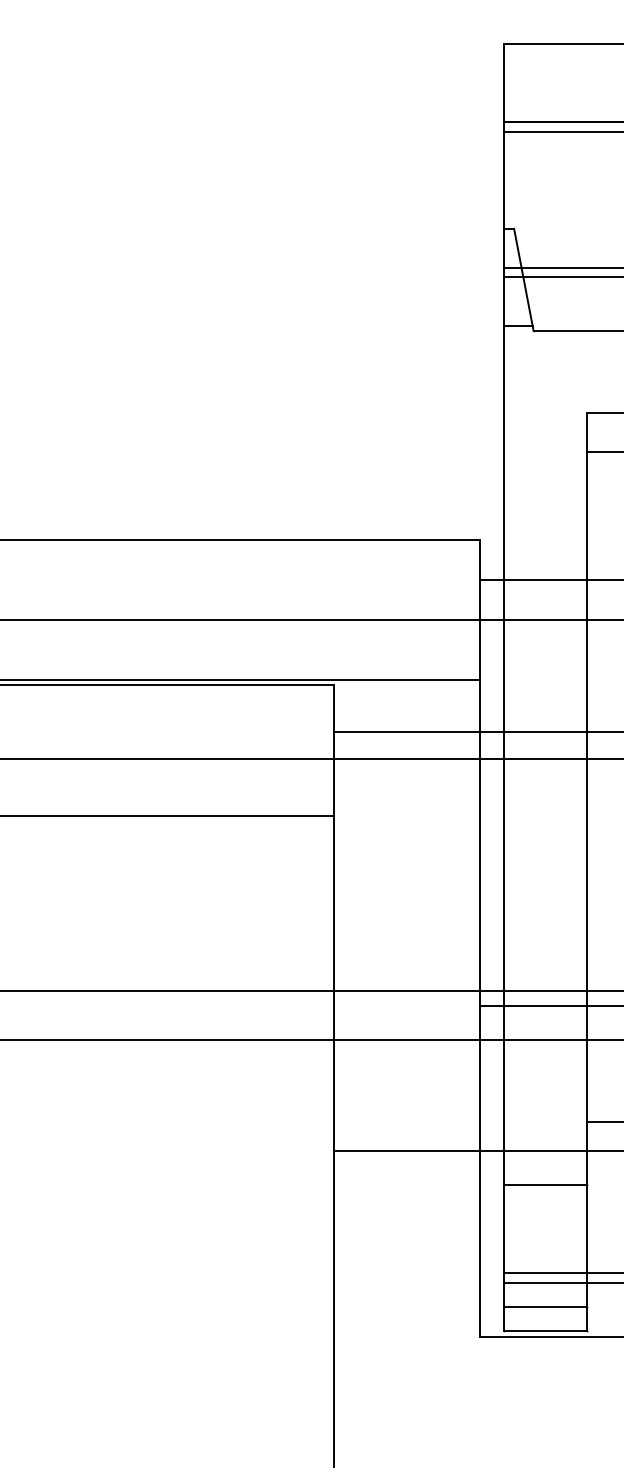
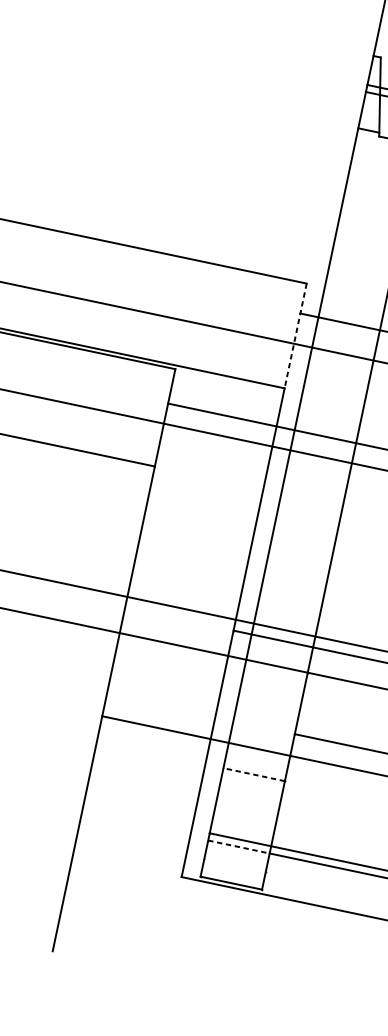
line: (480, 610) -> (295, 336), solid -> dashed
line: (545, 1185) -> (254, 774), solid -> dashed
line: (546, 1282) -> (239, 847), solid -> dashed
line: (545, 1306) -> (235, 864), removed

